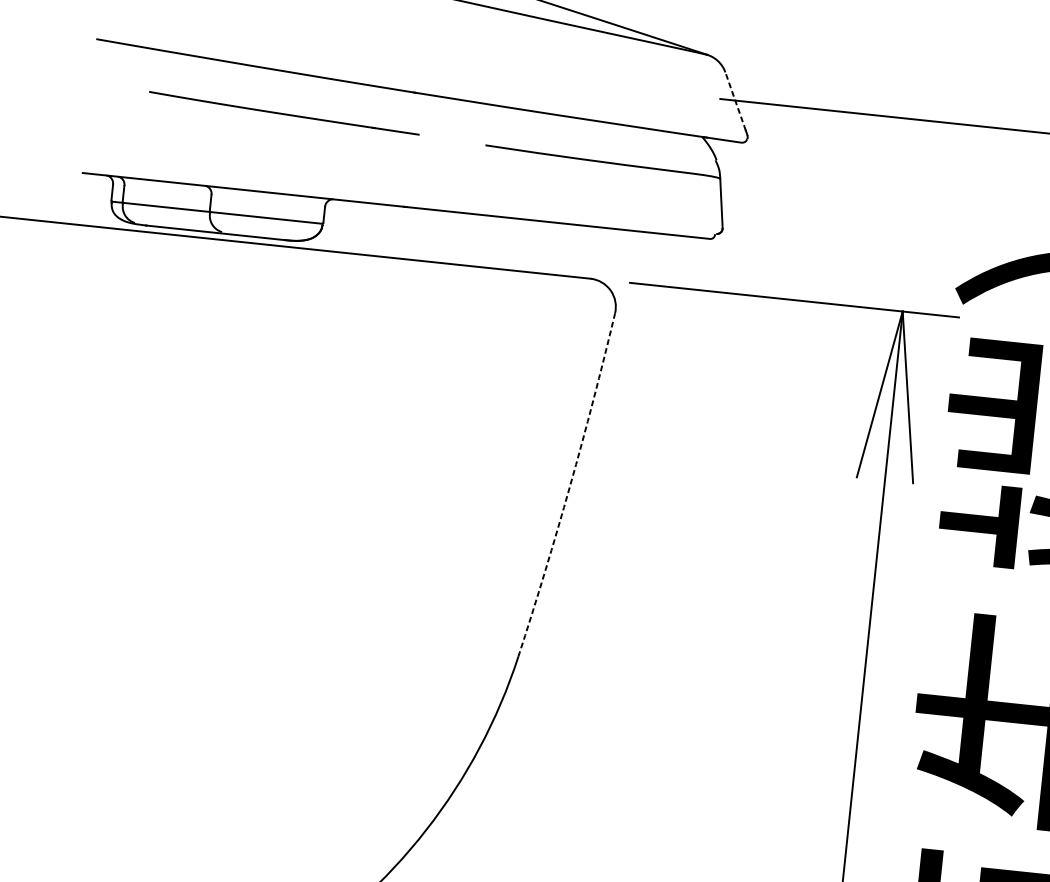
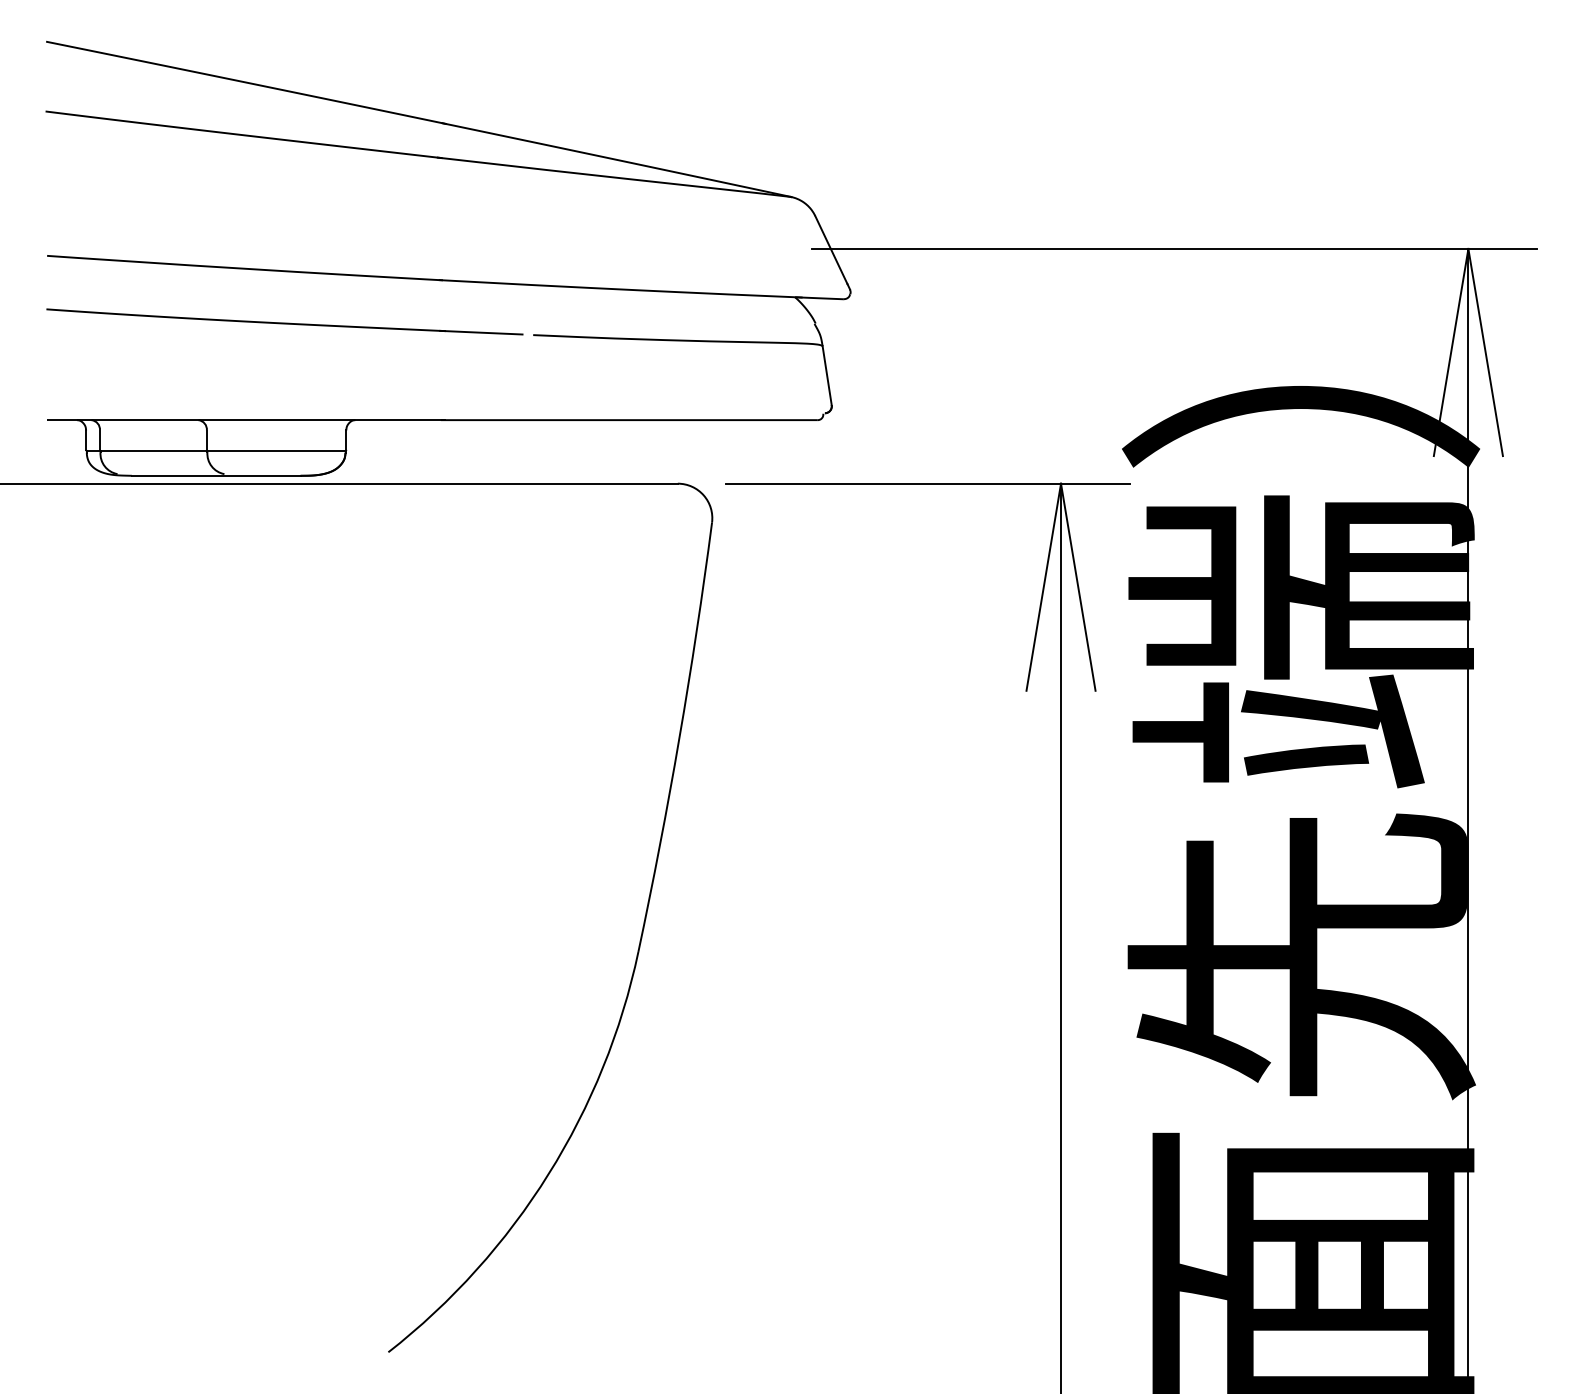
line: (735, 101) -> (831, 250), dashed -> solid
part: (284, 112) -> (284, 321), size x1.43
arc: (570, 486) -> (679, 738), dashed -> solid

